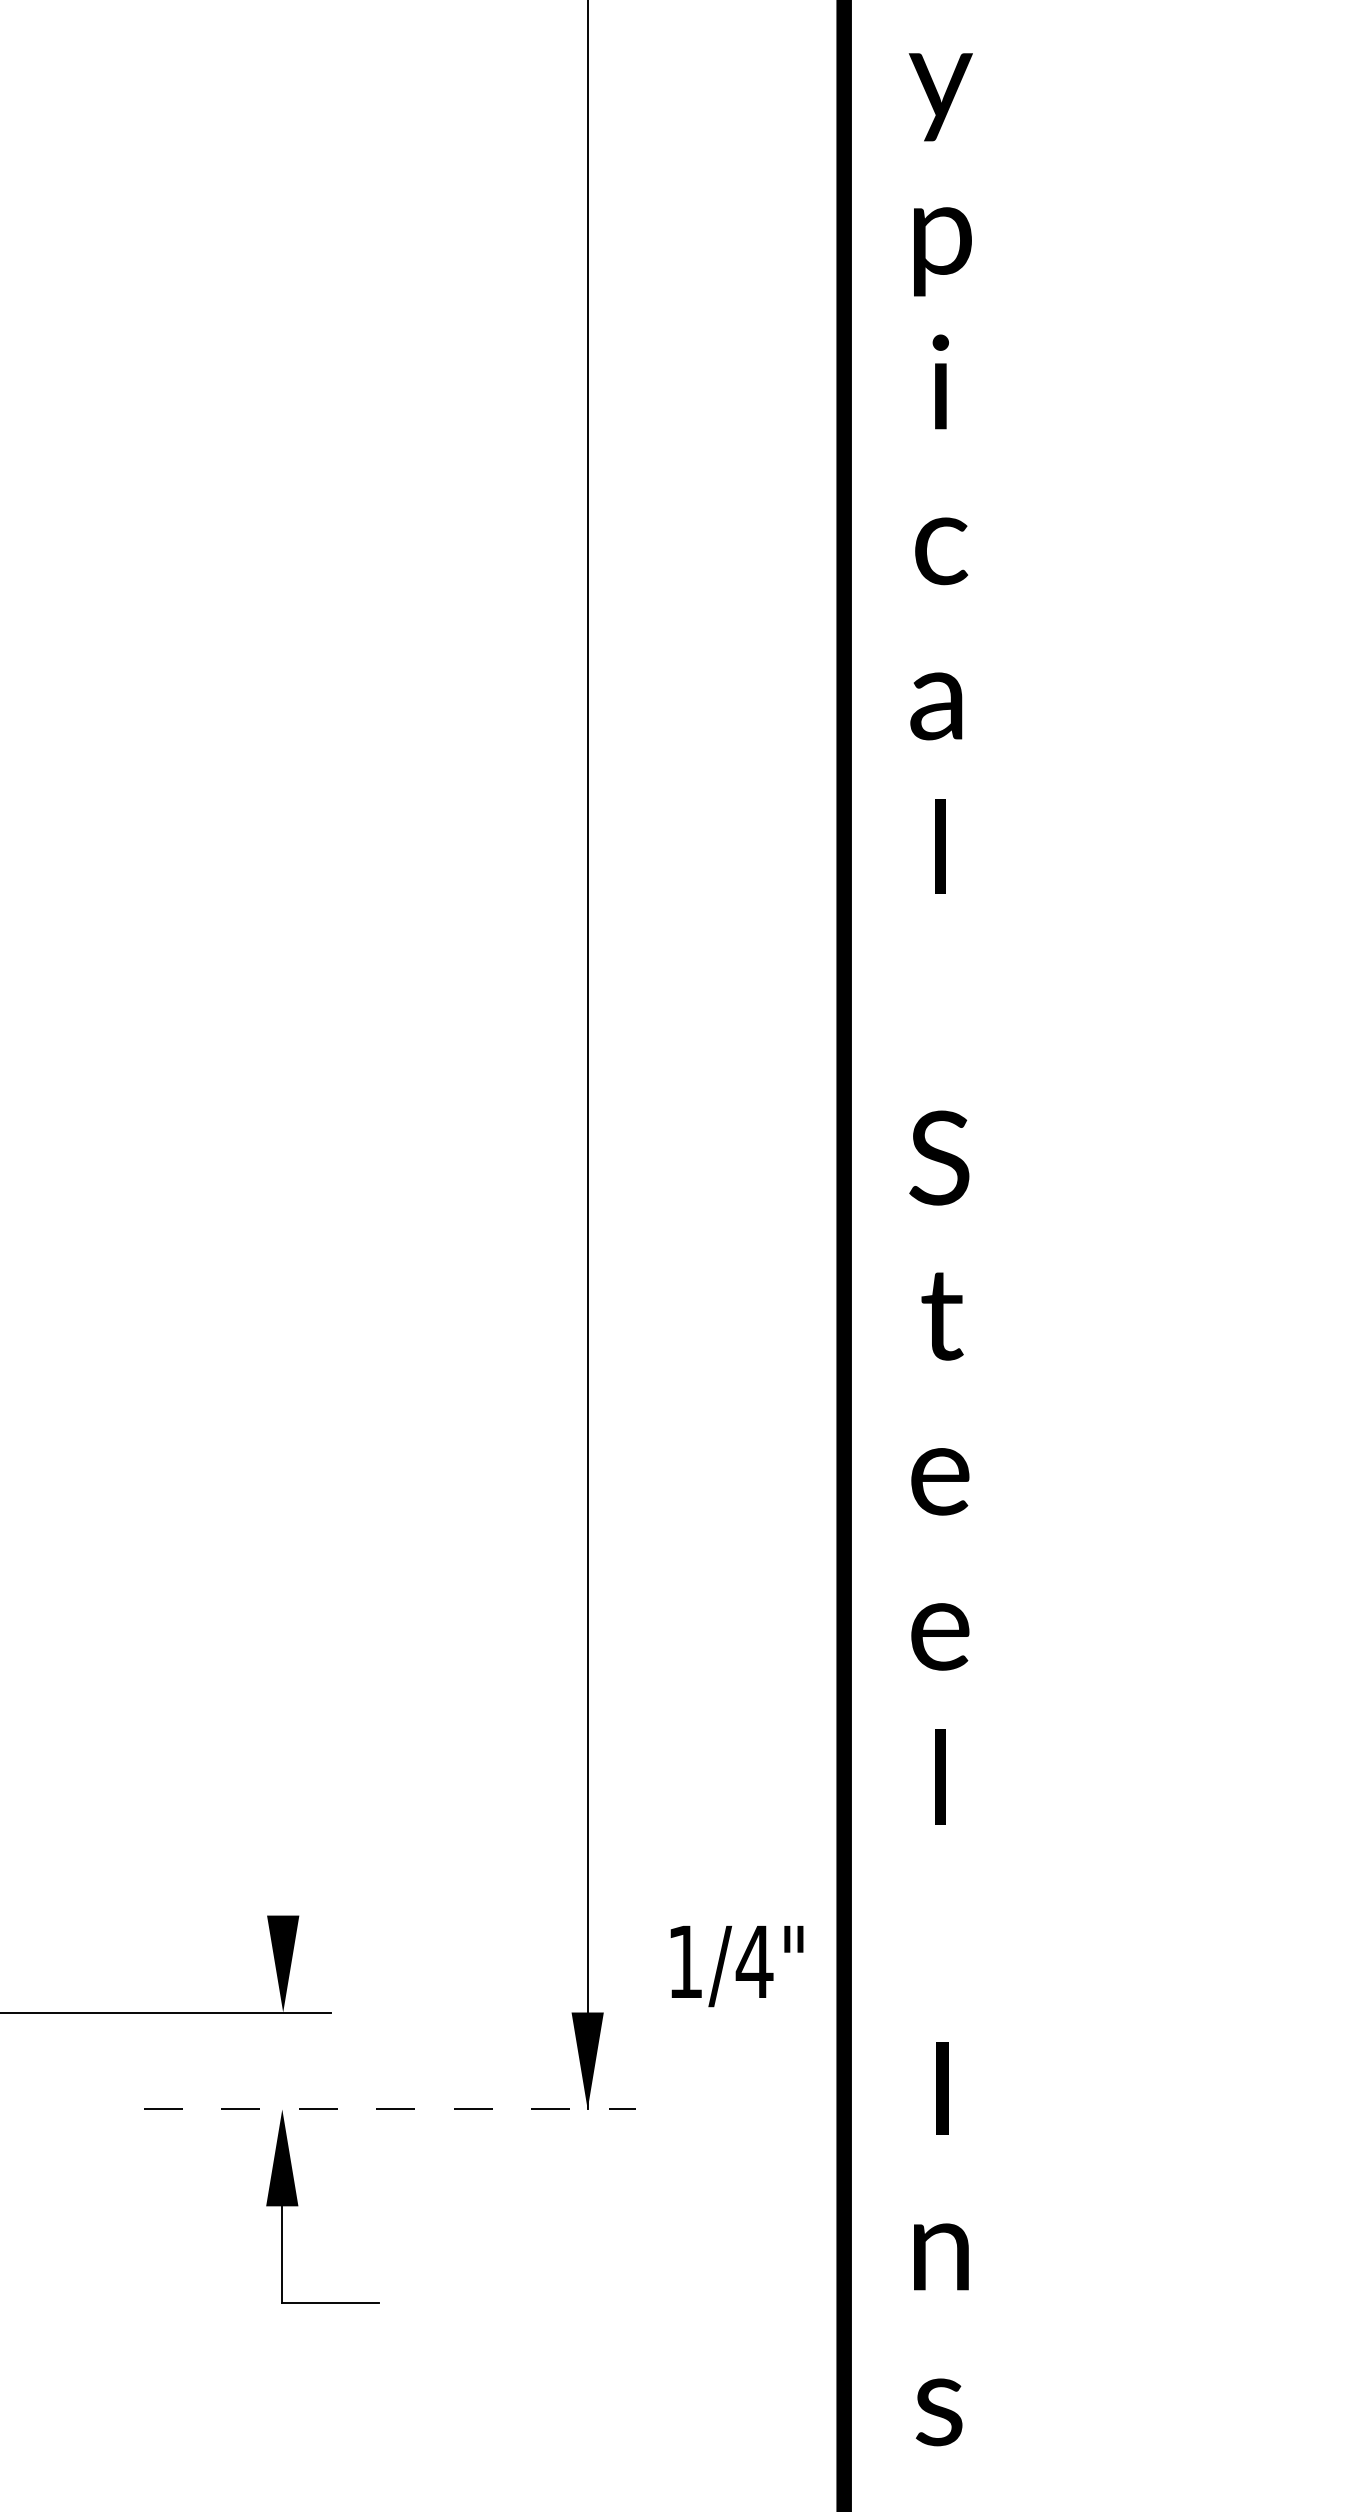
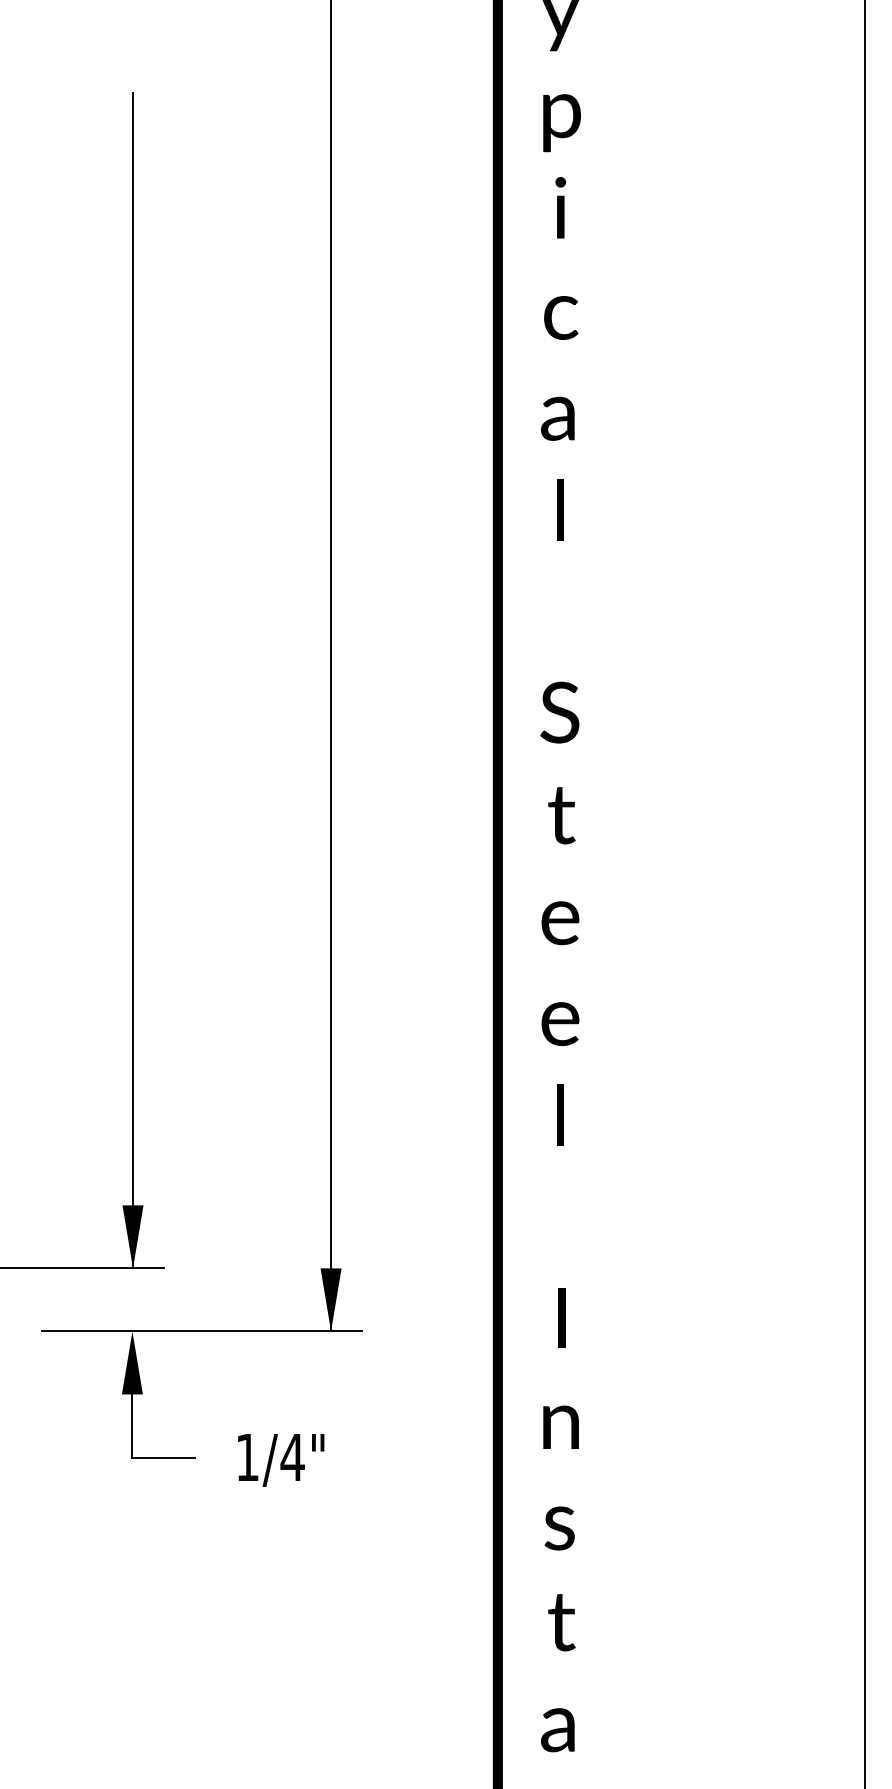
line: (283, 1108) -> (133, 680), added
text: (737, 1966) -> (281, 1460), moved
line: (390, 2109) -> (202, 1331), dashed -> solid

